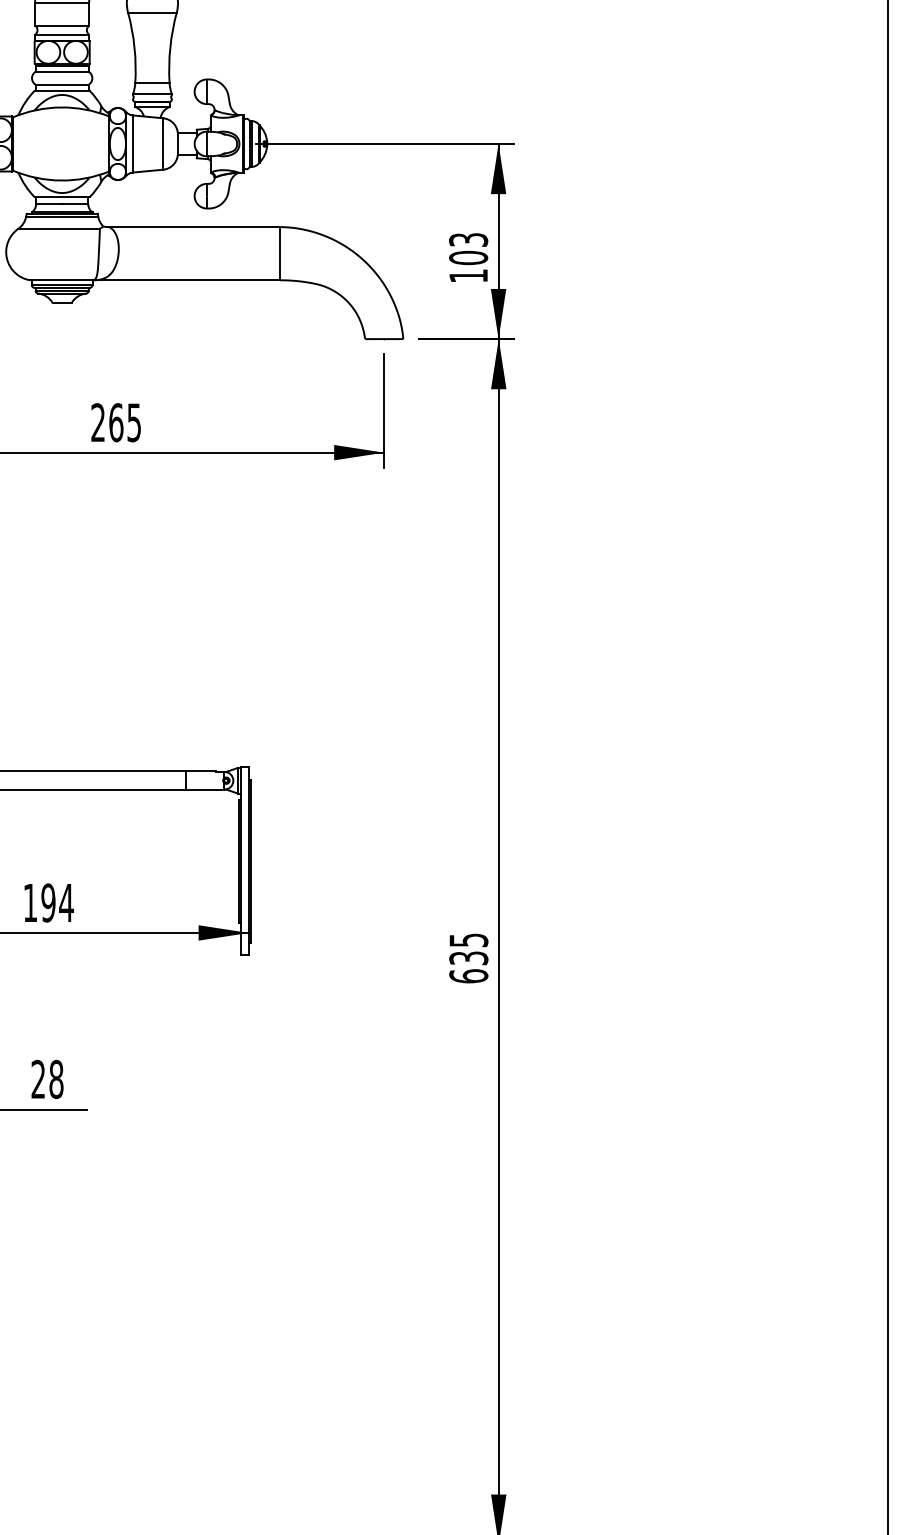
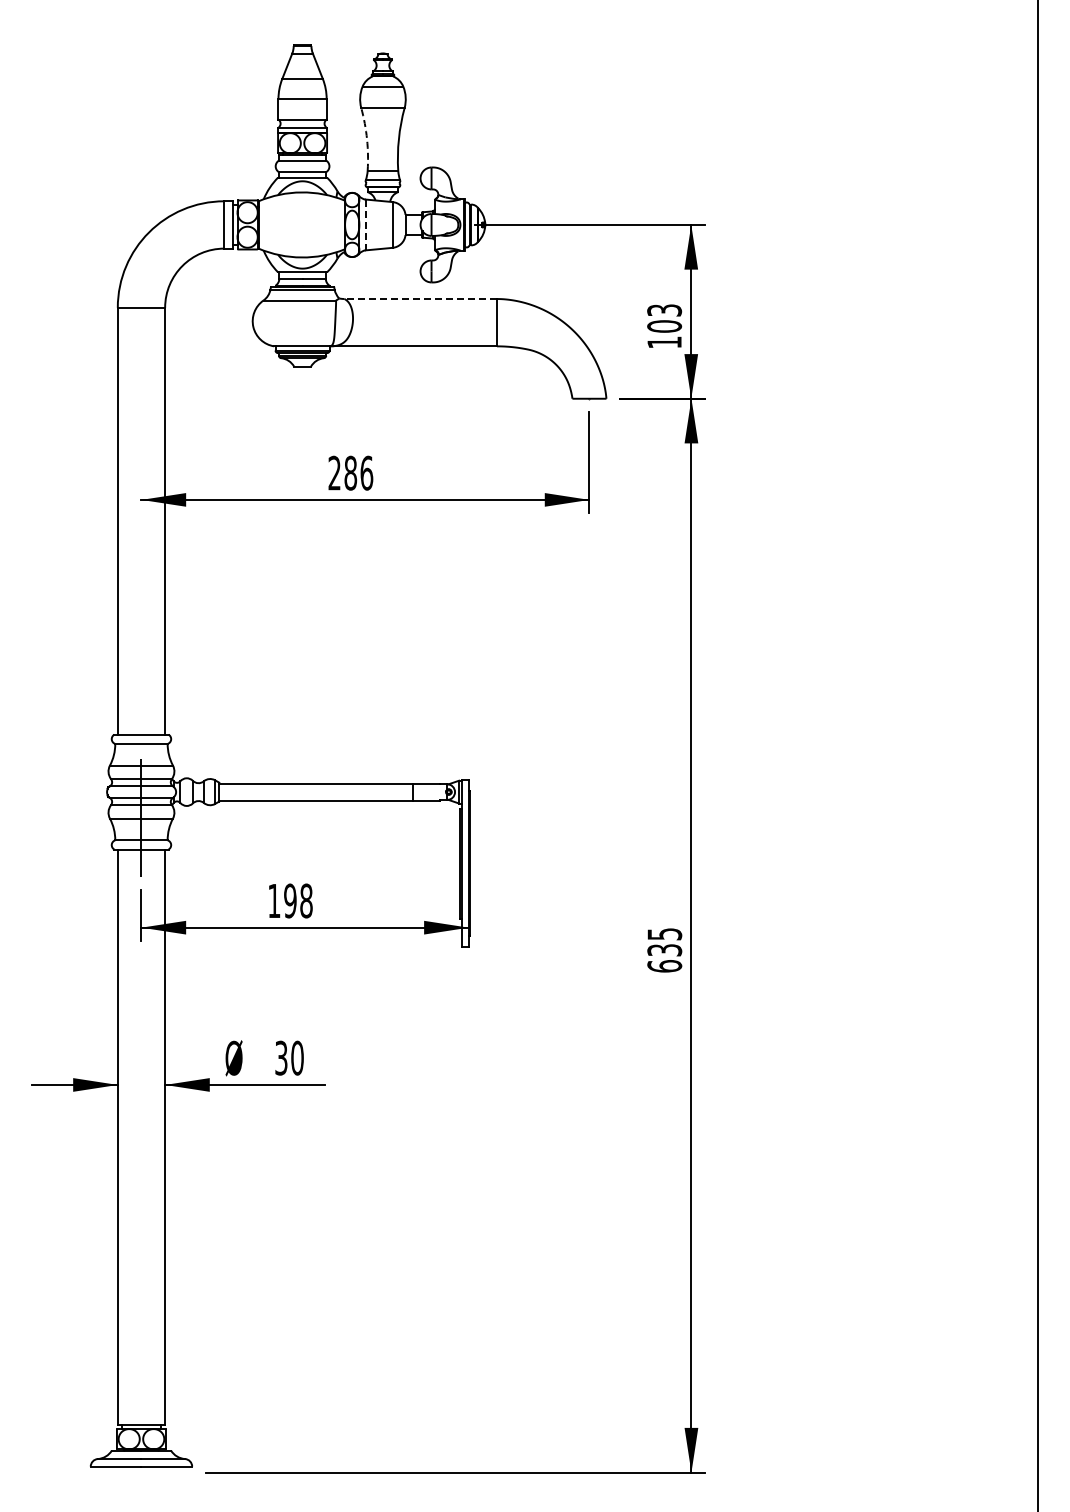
arc: (135, 48) -> (367, 139), solid -> dashed
line: (132, 144) -> (365, 225), solid -> dashed
line: (194, 227) -> (420, 299), solid -> dashed
text: (124, 421) -> (358, 472), 265 -> 286
text: (66, 902) -> (306, 900), 194 -> 198
text: (47, 1079) -> (289, 1058), 28 -> 30

